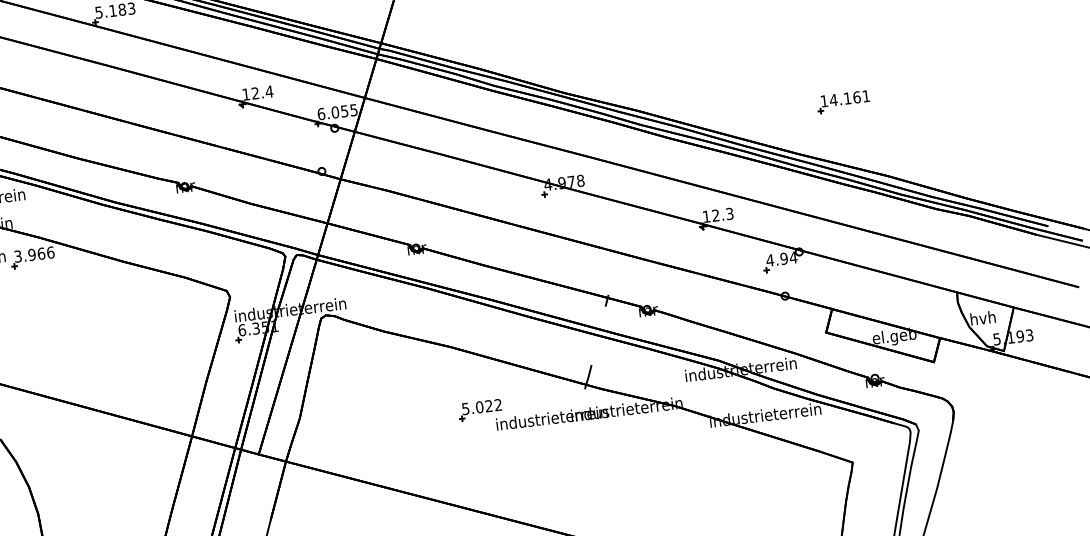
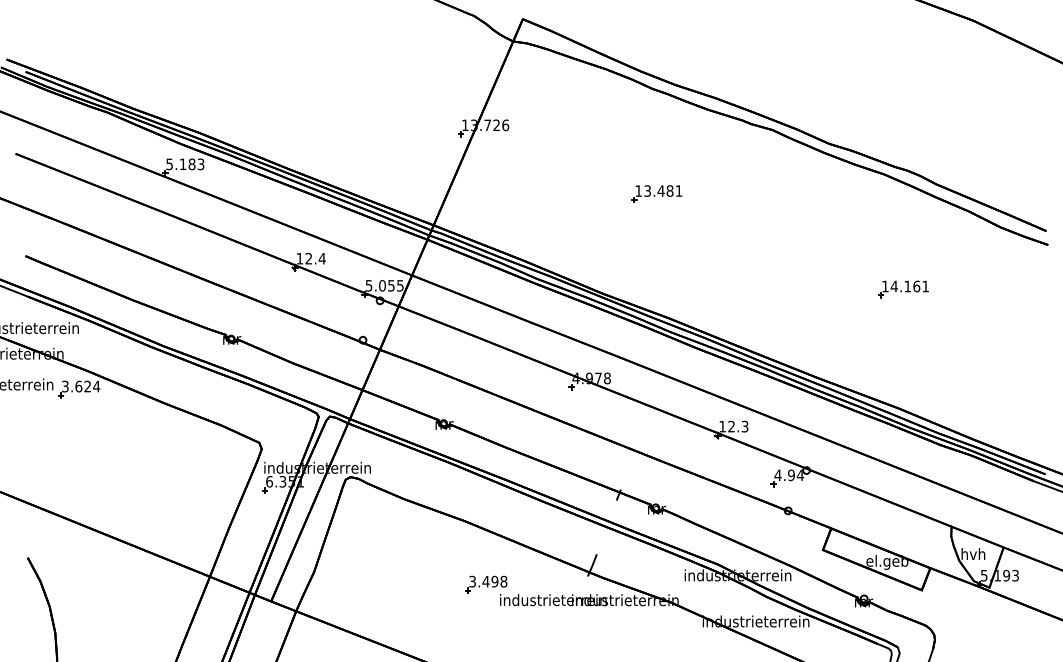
part: (843, 102) -> (903, 289), moved
text: (320, 113) -> (368, 285), 6.055 -> 5.055
text: (41, 253) -> (87, 386), 3.966 -> 3.624
text: (482, 406) -> (488, 581), 5.022 -> 3.498

